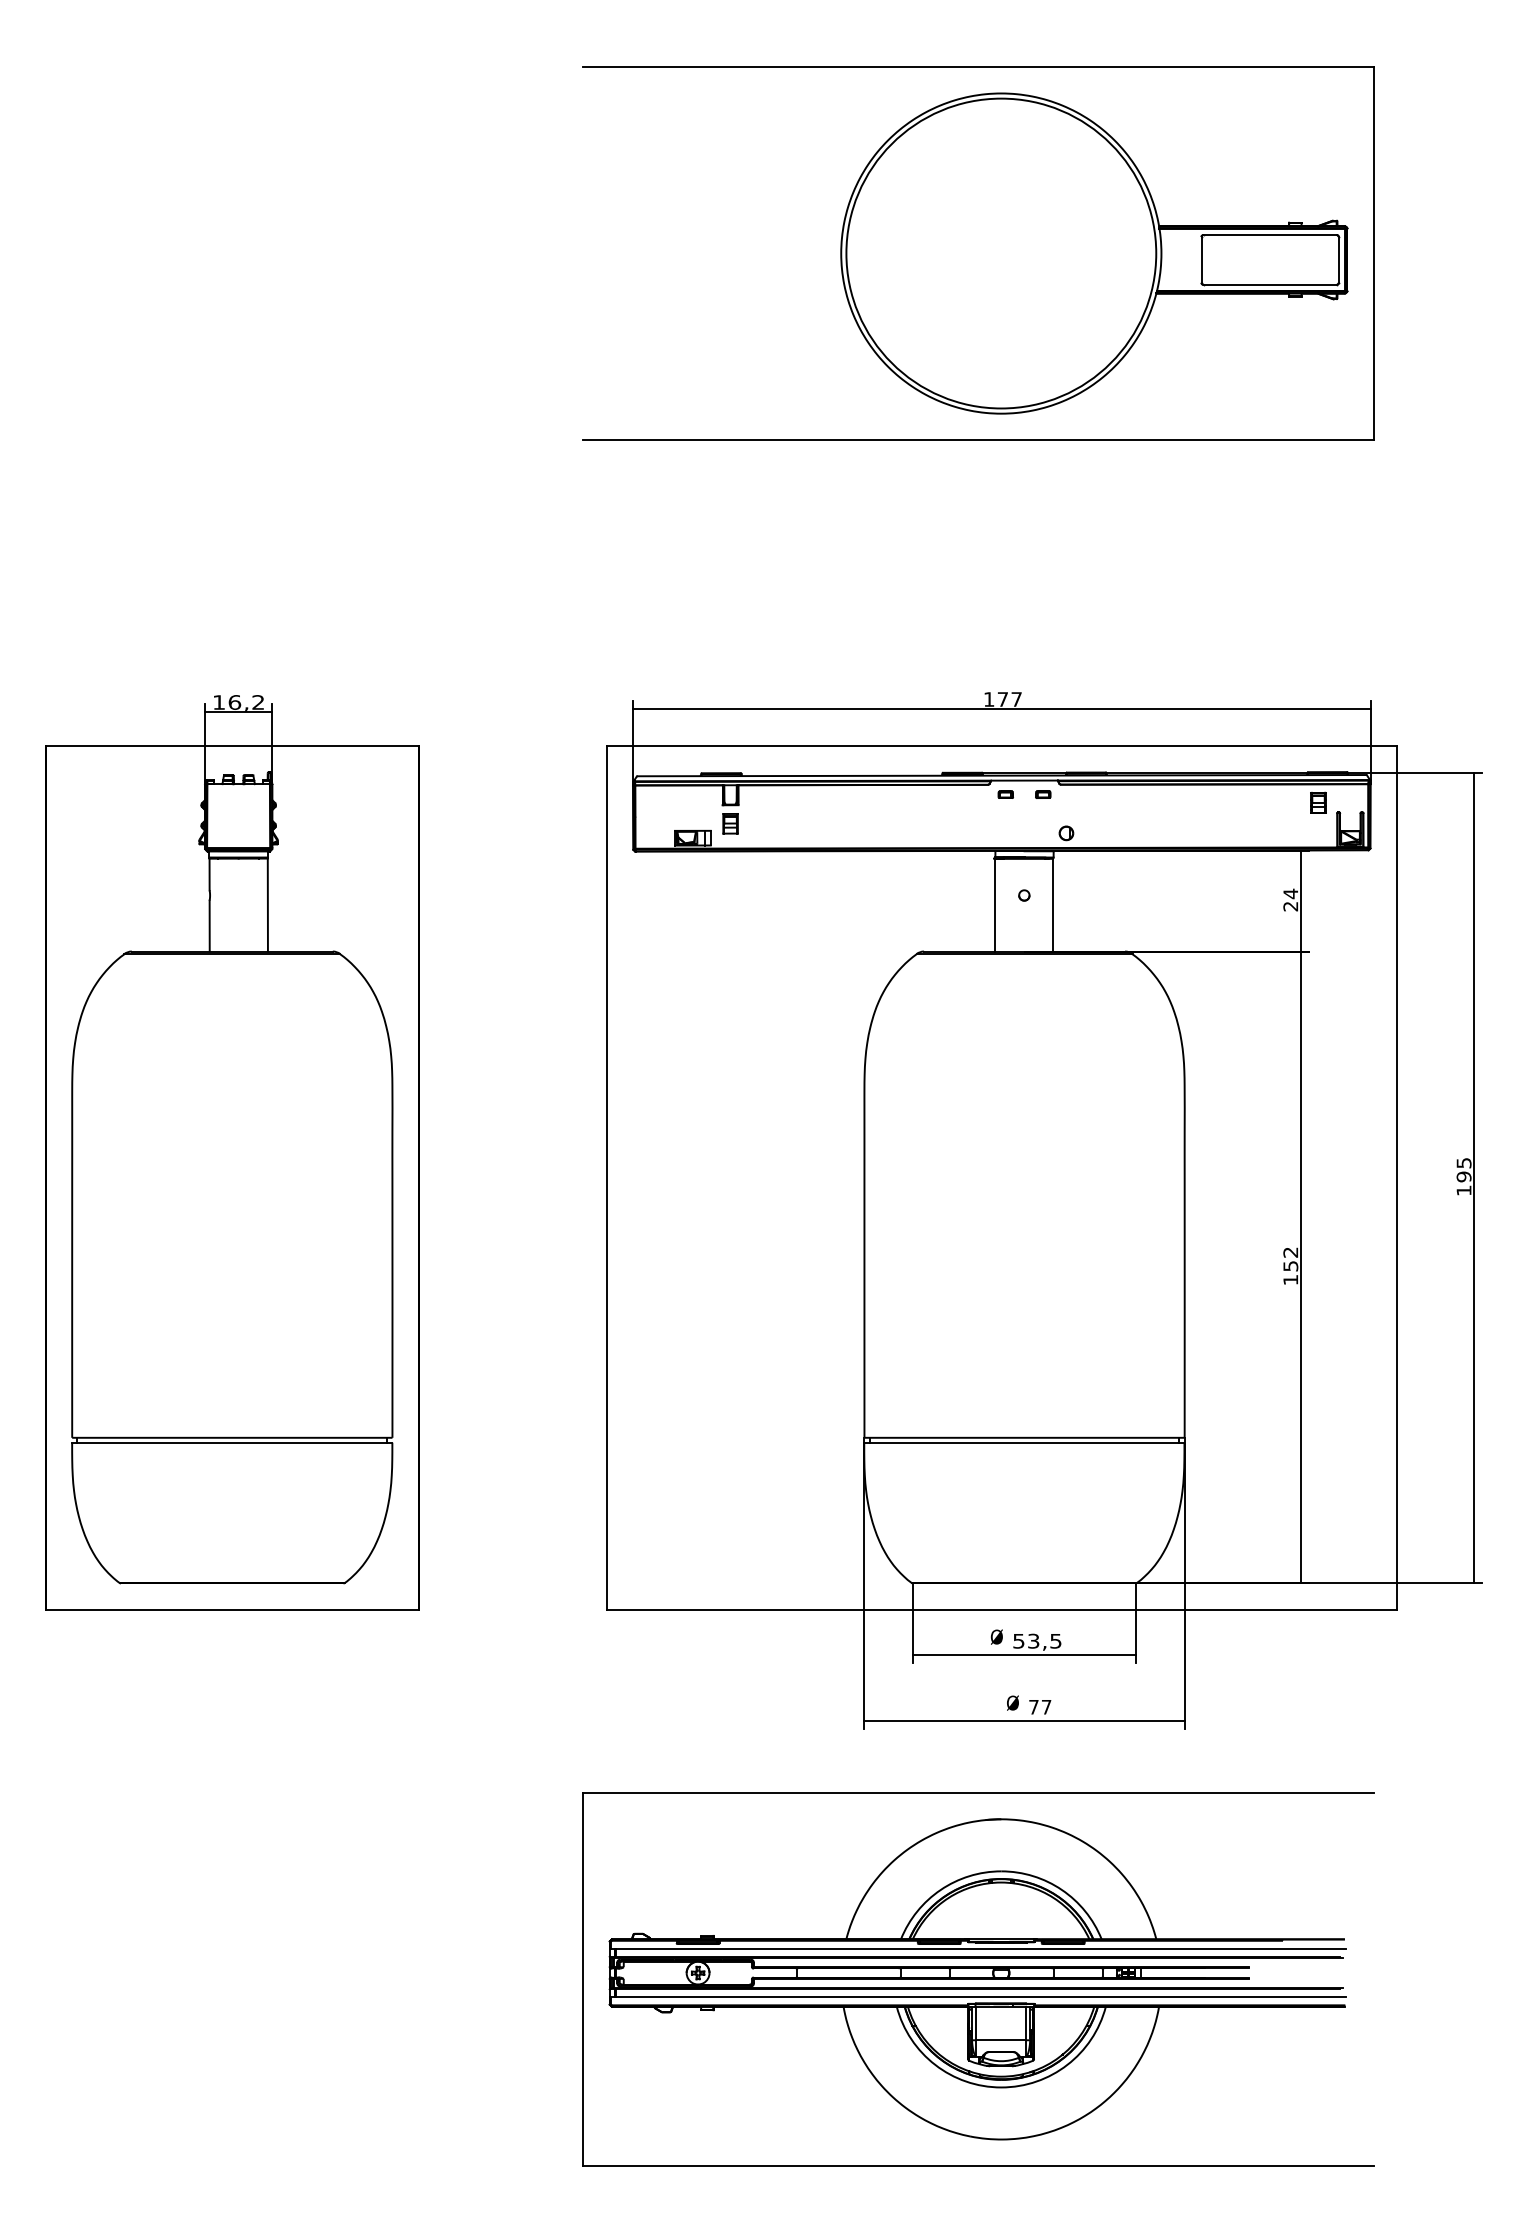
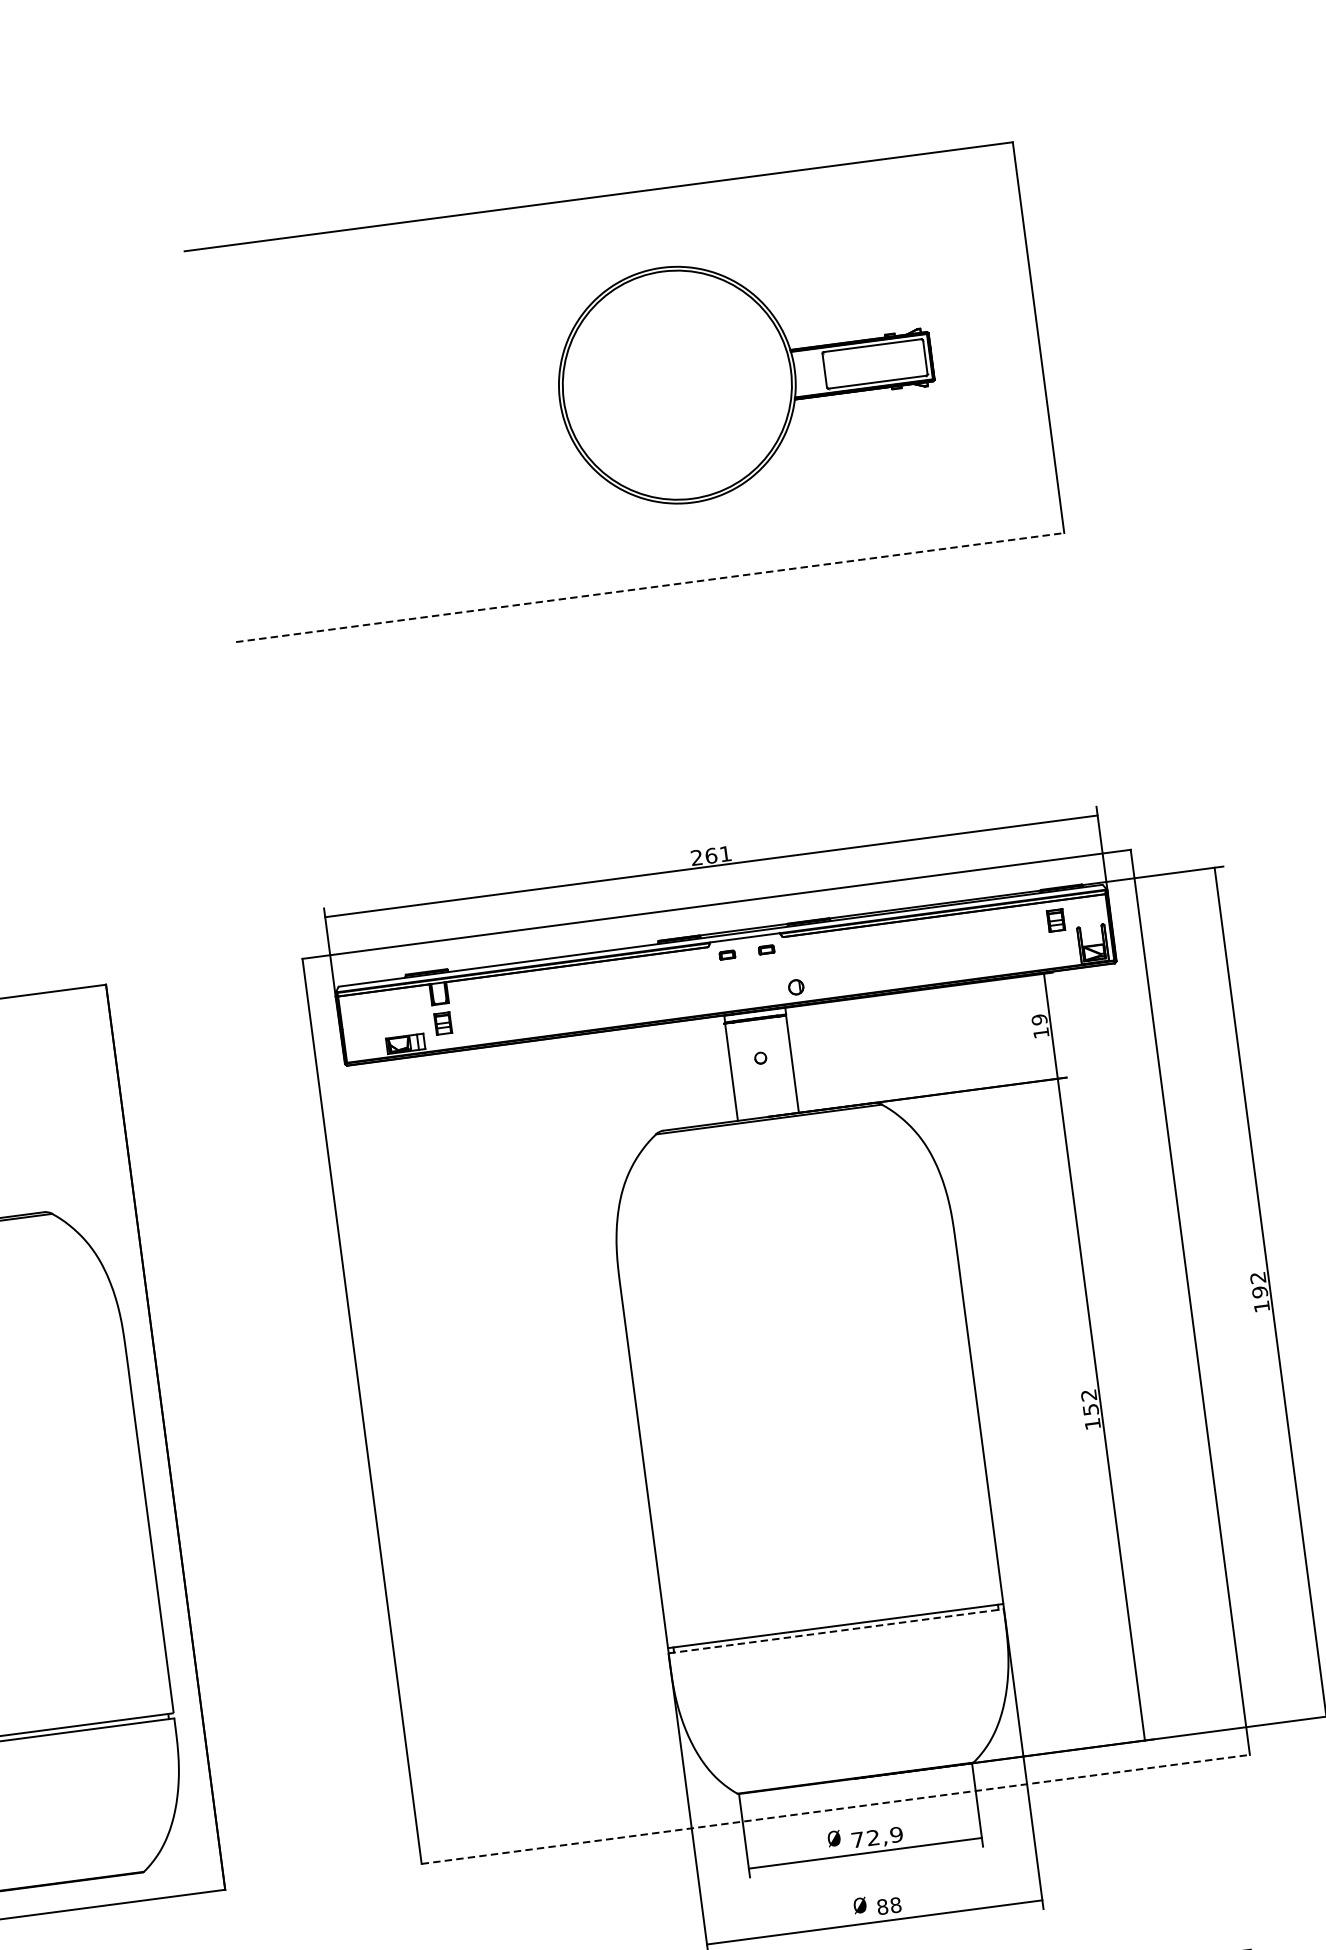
part: (1094, 253) -> (745, 376), size x0.7
line: (979, 440) -> (651, 587), solid -> dashed
text: (1002, 699) -> (710, 855), 177 -> 261
text: (1290, 899) -> (1039, 1025), 24 -> 19
text: (1463, 1163) -> (1257, 1278), 195 -> 192
line: (1024, 1442) -> (836, 1631), solid -> dashed
line: (1002, 1609) -> (836, 1808), solid -> dashed
text: (1037, 1640) -> (877, 1836), 53,5 -> 72,9
text: (1040, 1706) -> (889, 1905), 77 -> 88

